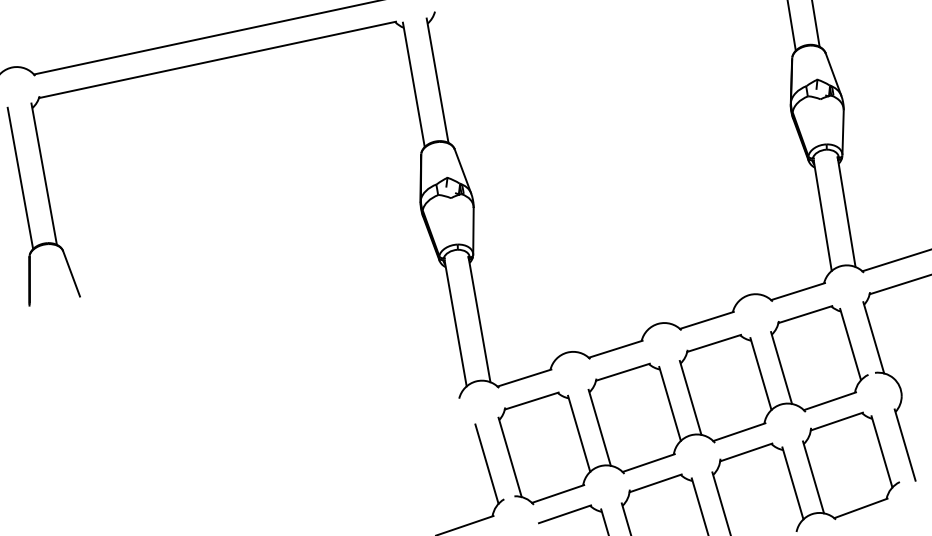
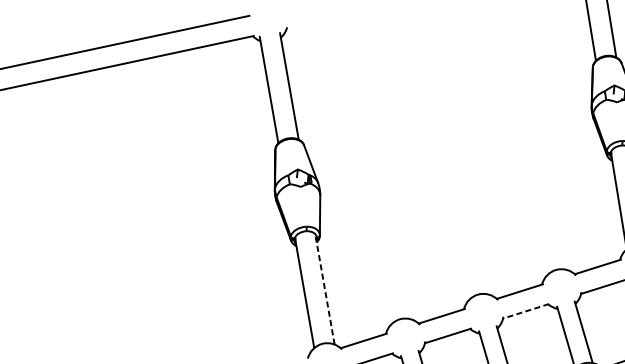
line: (479, 319) -> (325, 290), solid -> dashed
line: (713, 343) -> (525, 311), solid -> dashed

